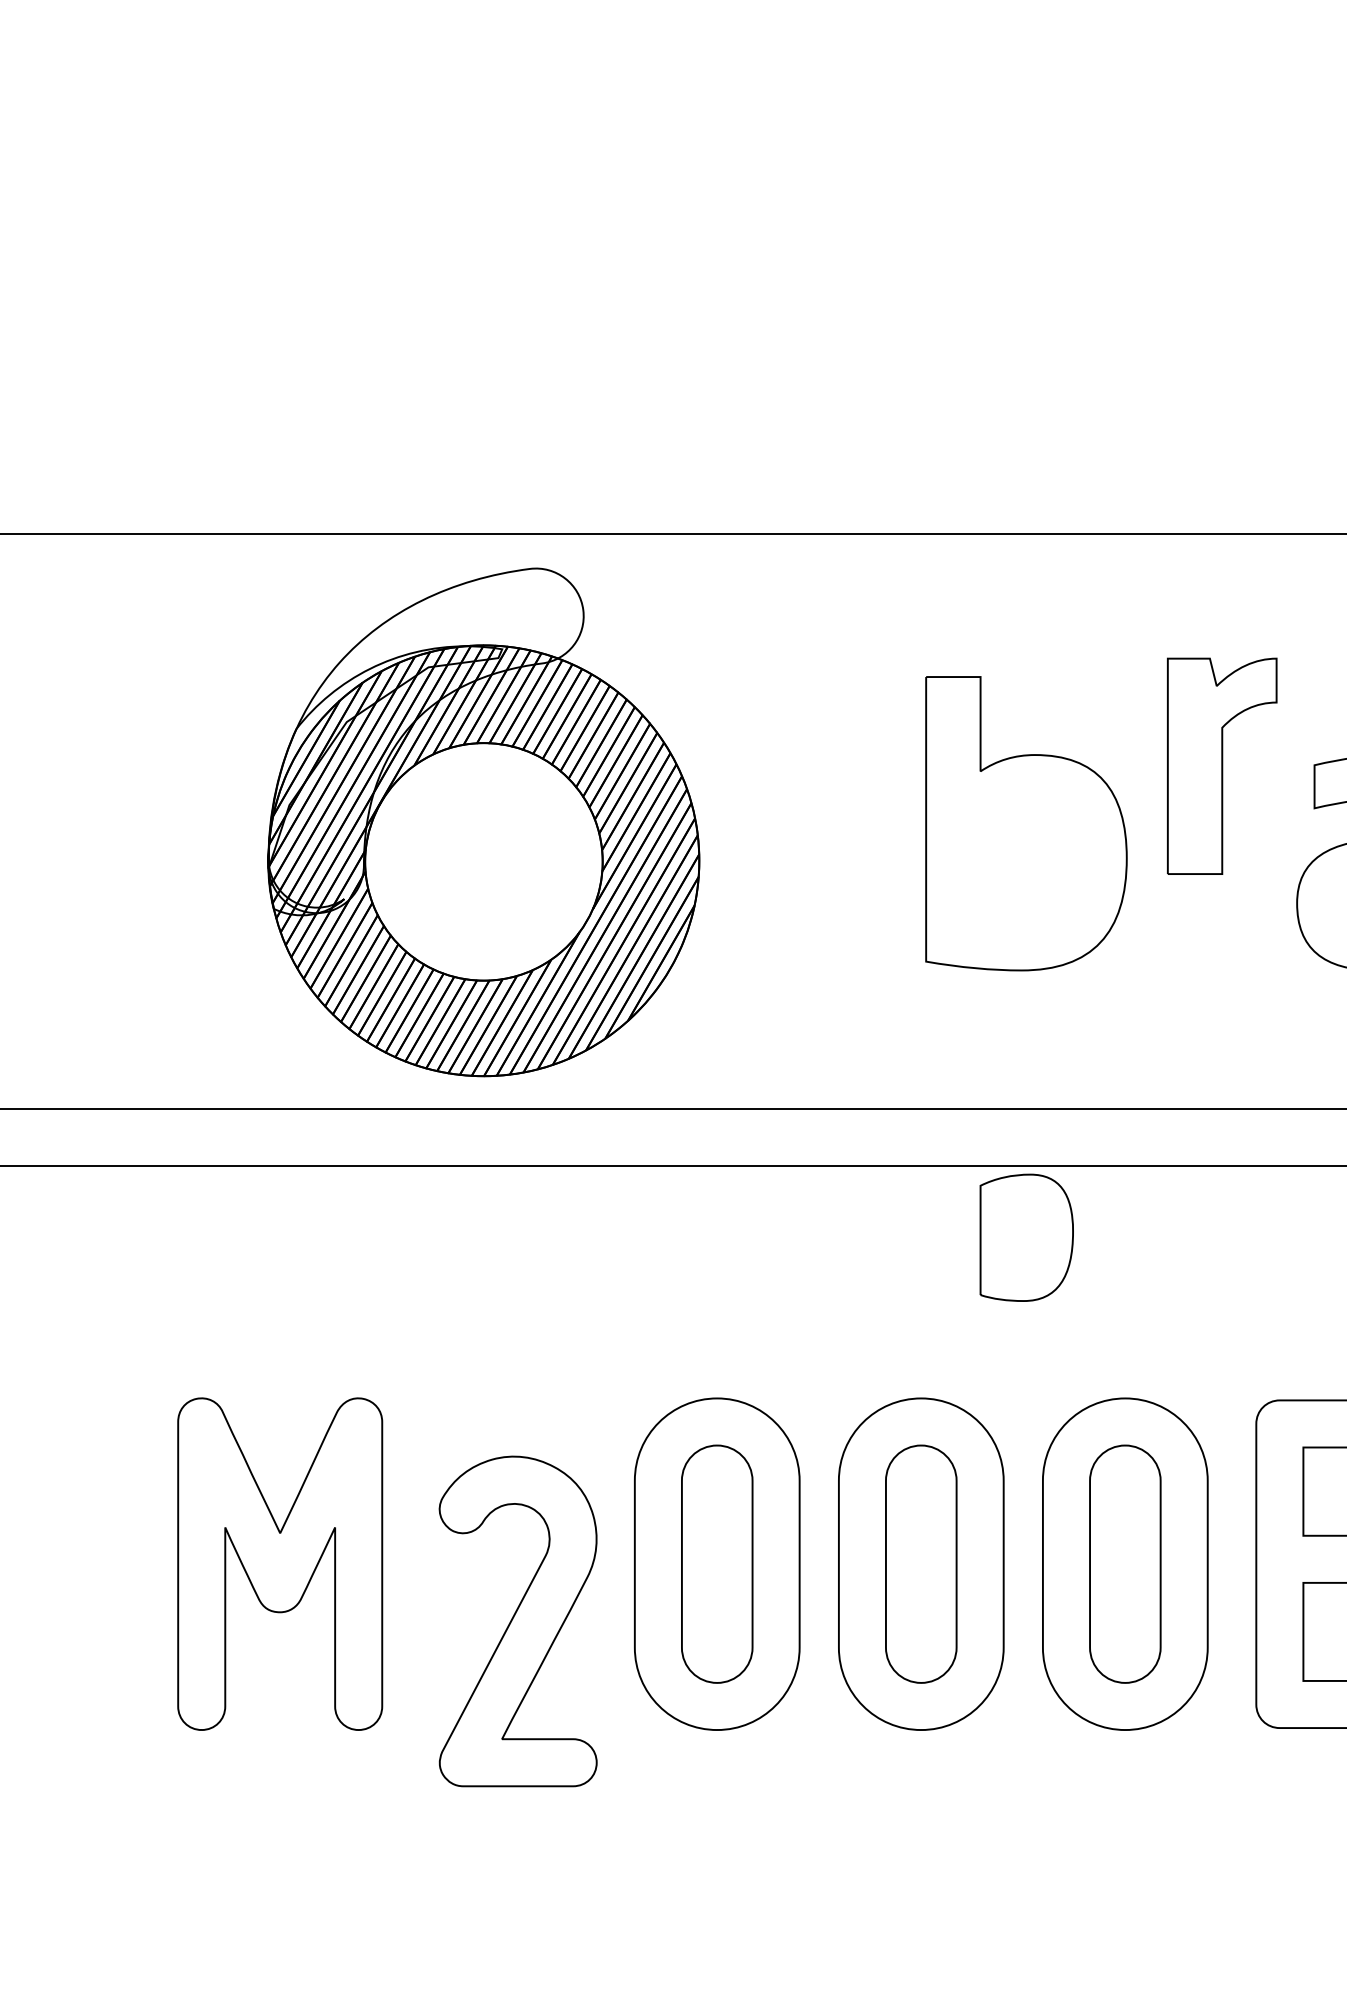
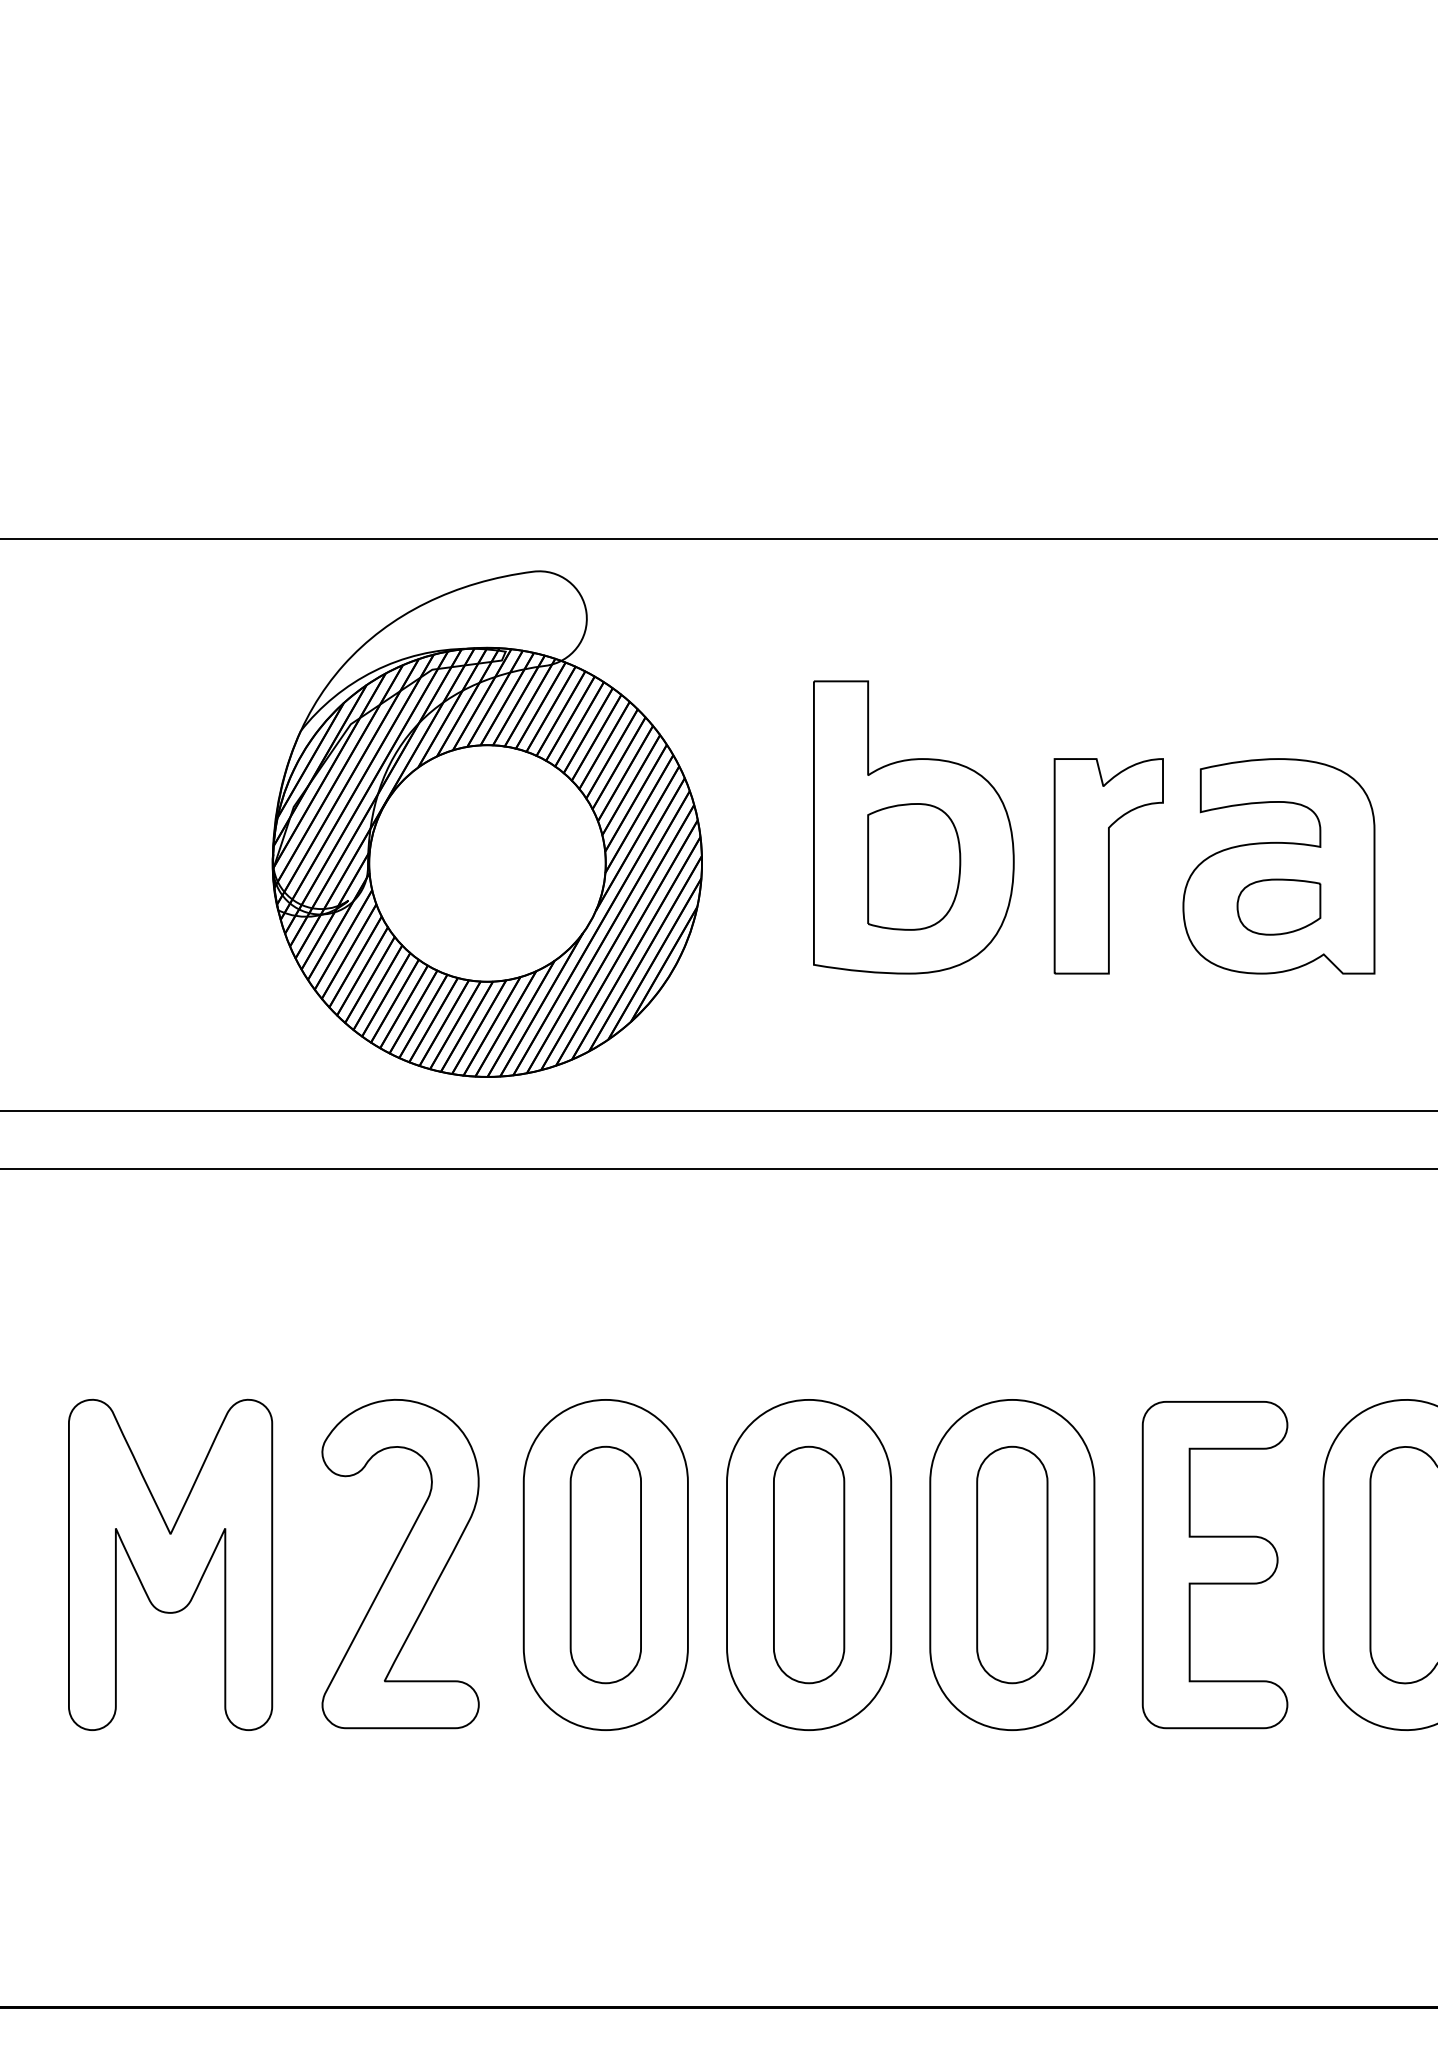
part: (1221, 766) -> (1108, 866), moved
part: (482, 821) -> (486, 823), moved
part: (1027, 1237) -> (914, 866), moved
part: (518, 1621) -> (400, 1564), moved

